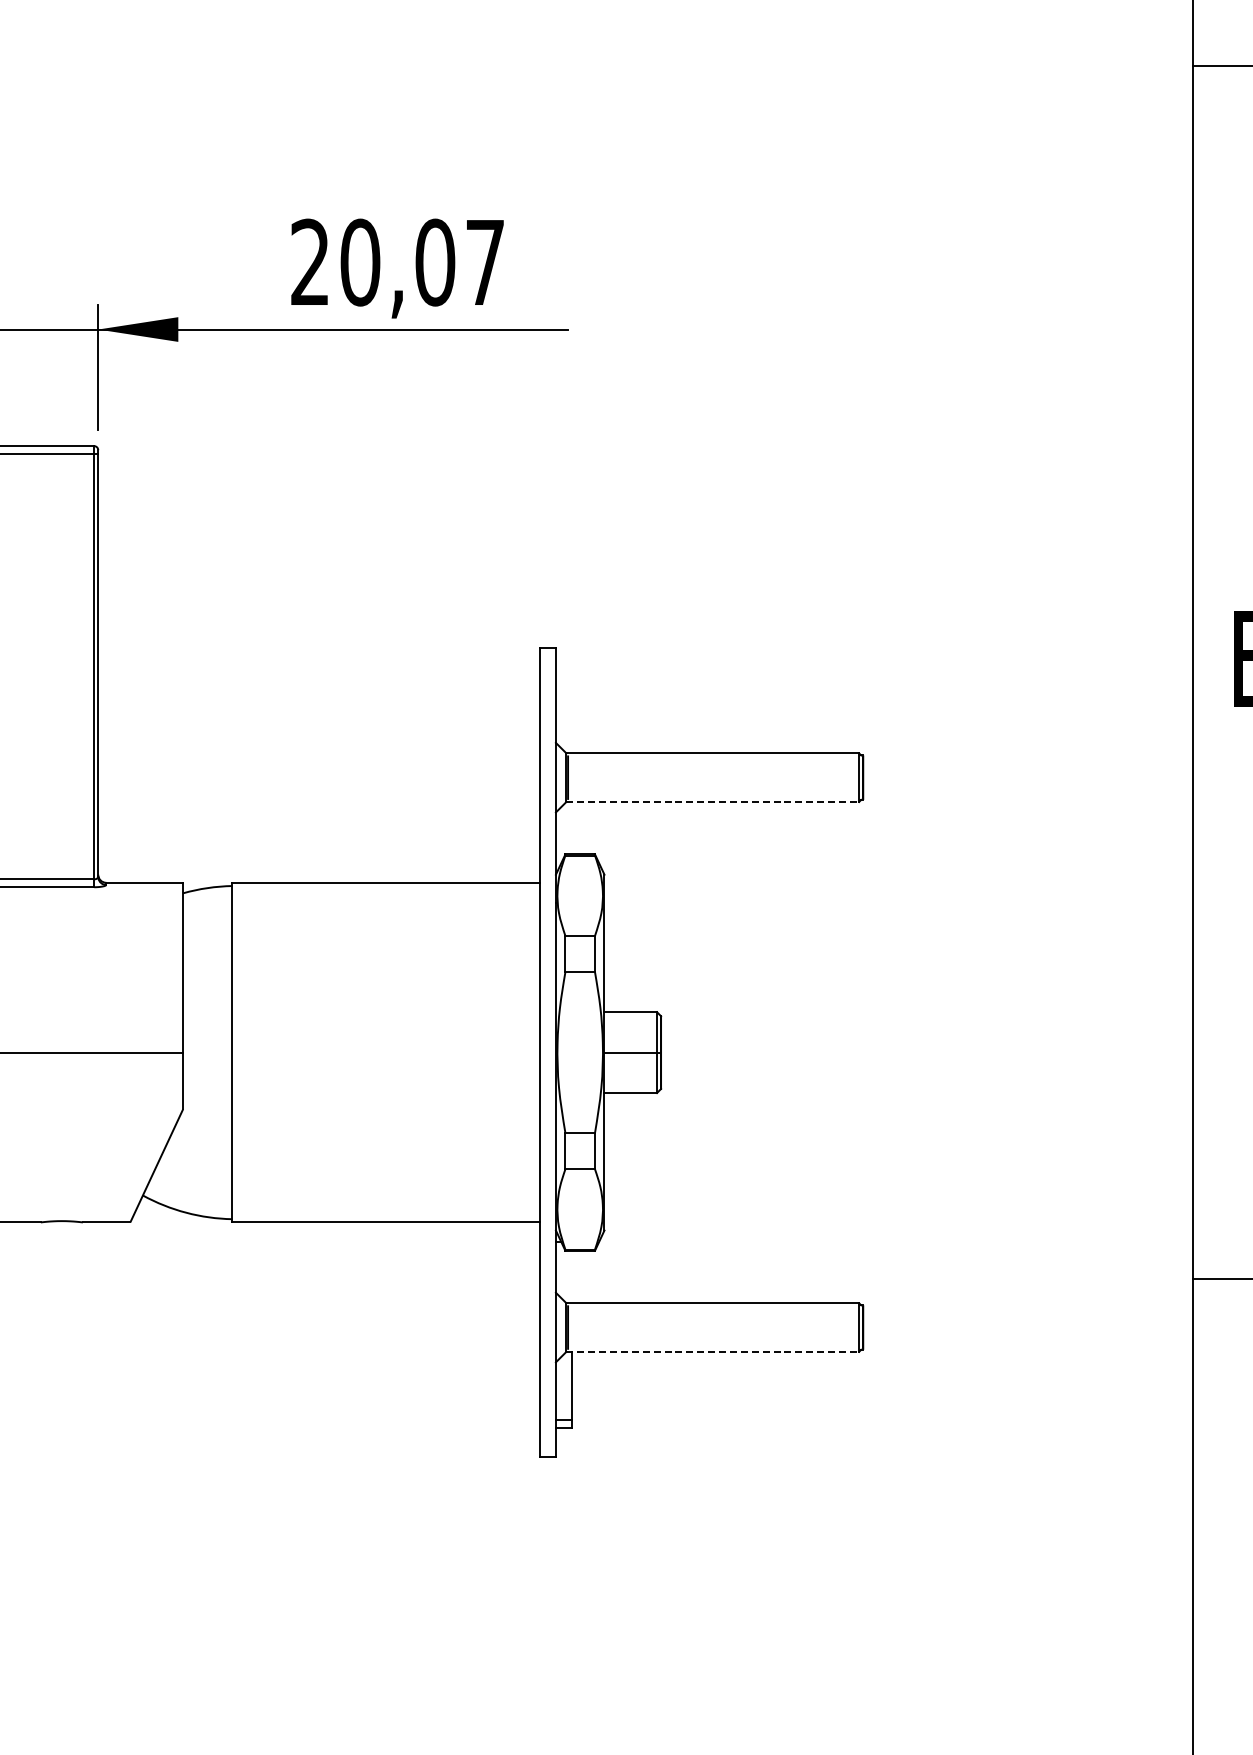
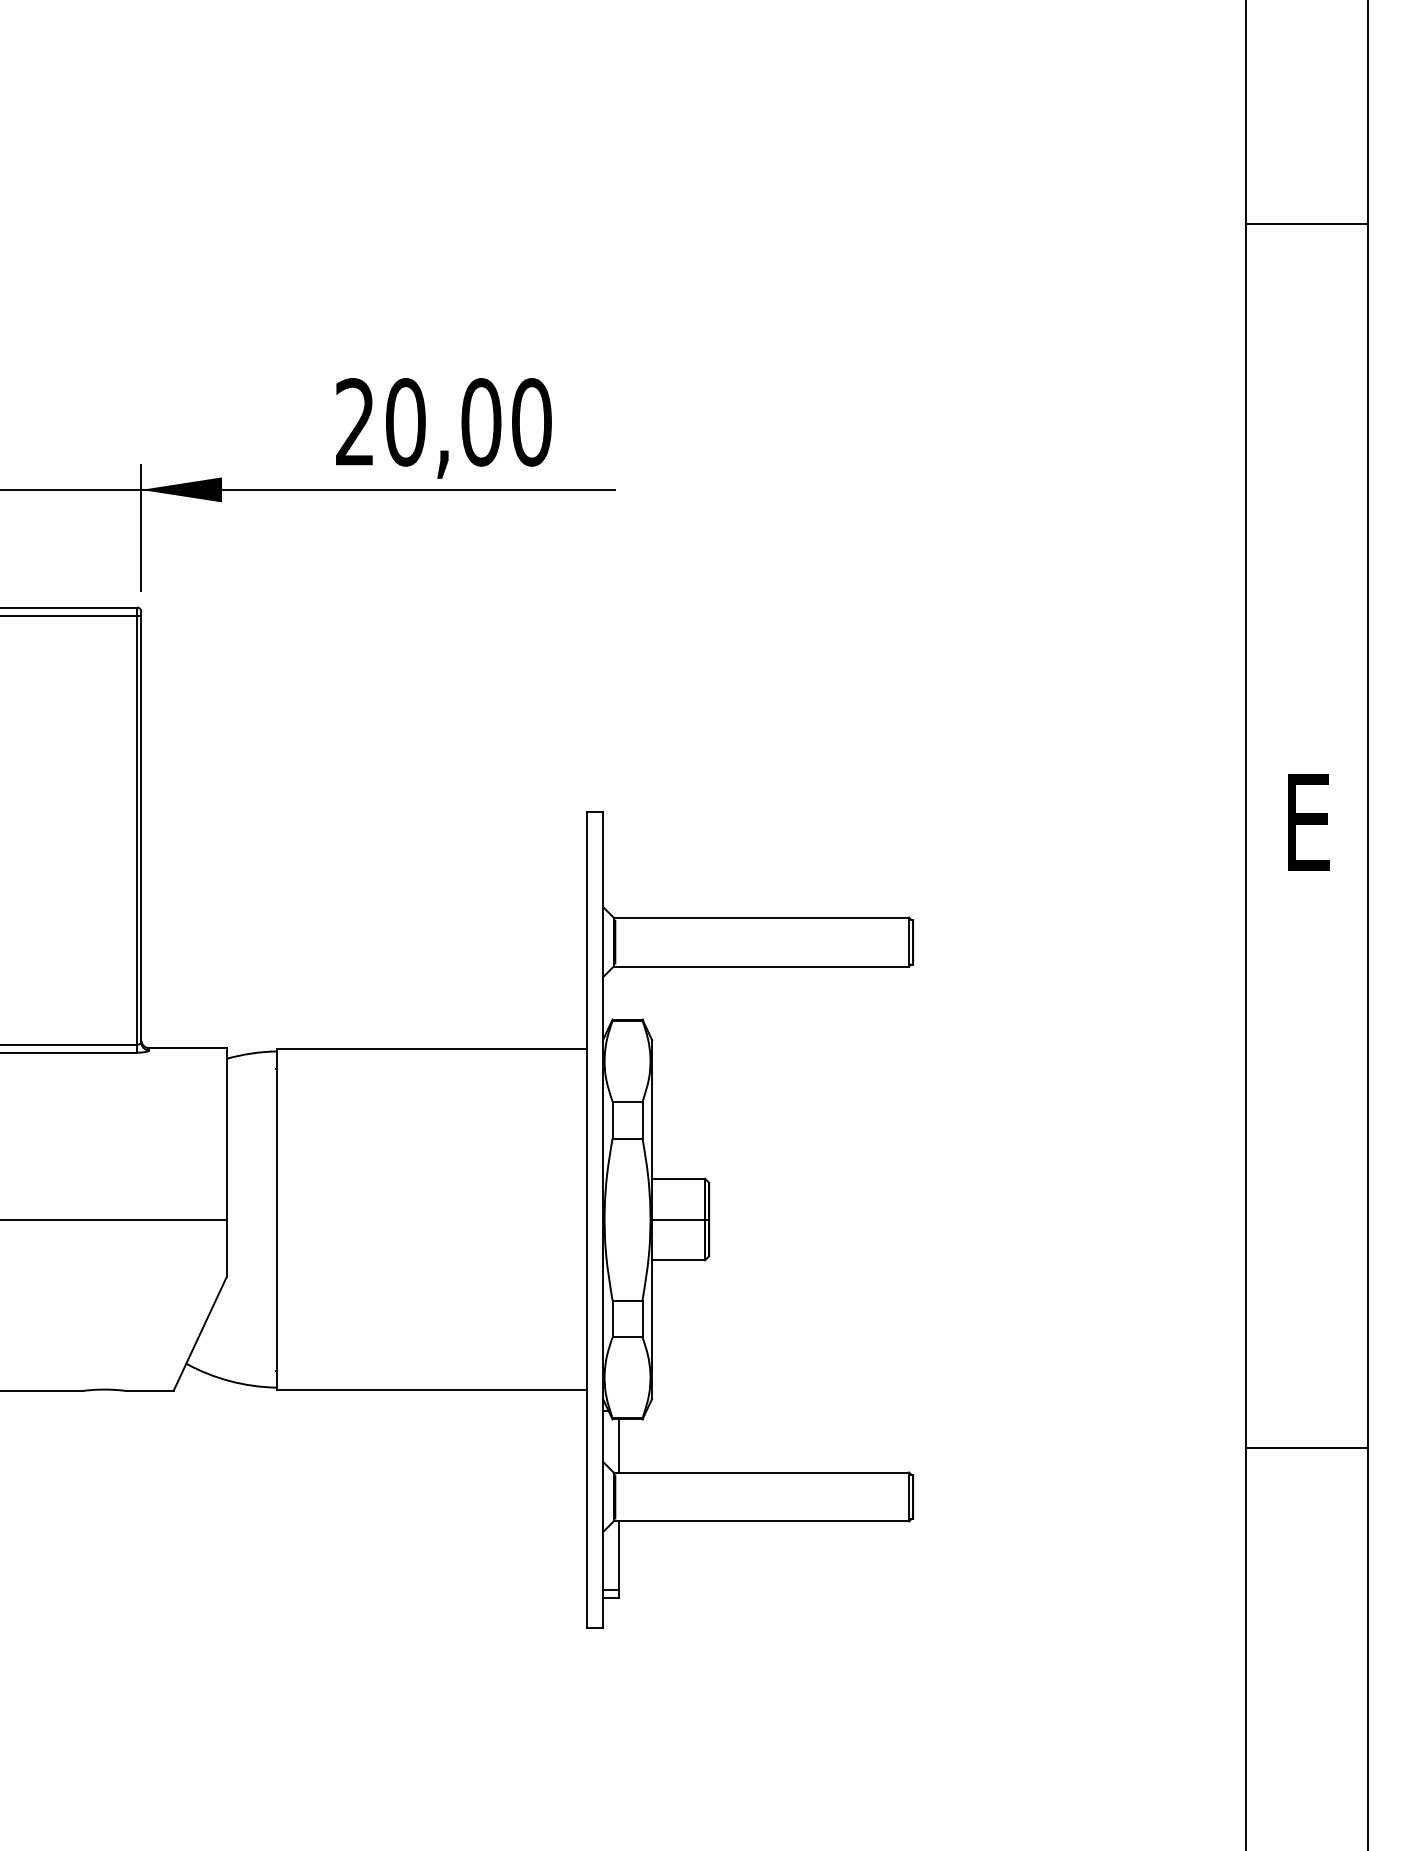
text: (485, 262) -> (531, 422), 20,07 -> 20,00
line: (712, 801) -> (761, 966), dashed -> solid
line: (572, 1276) -> (619, 1445), added
line: (712, 1351) -> (761, 1521), dashed -> solid

